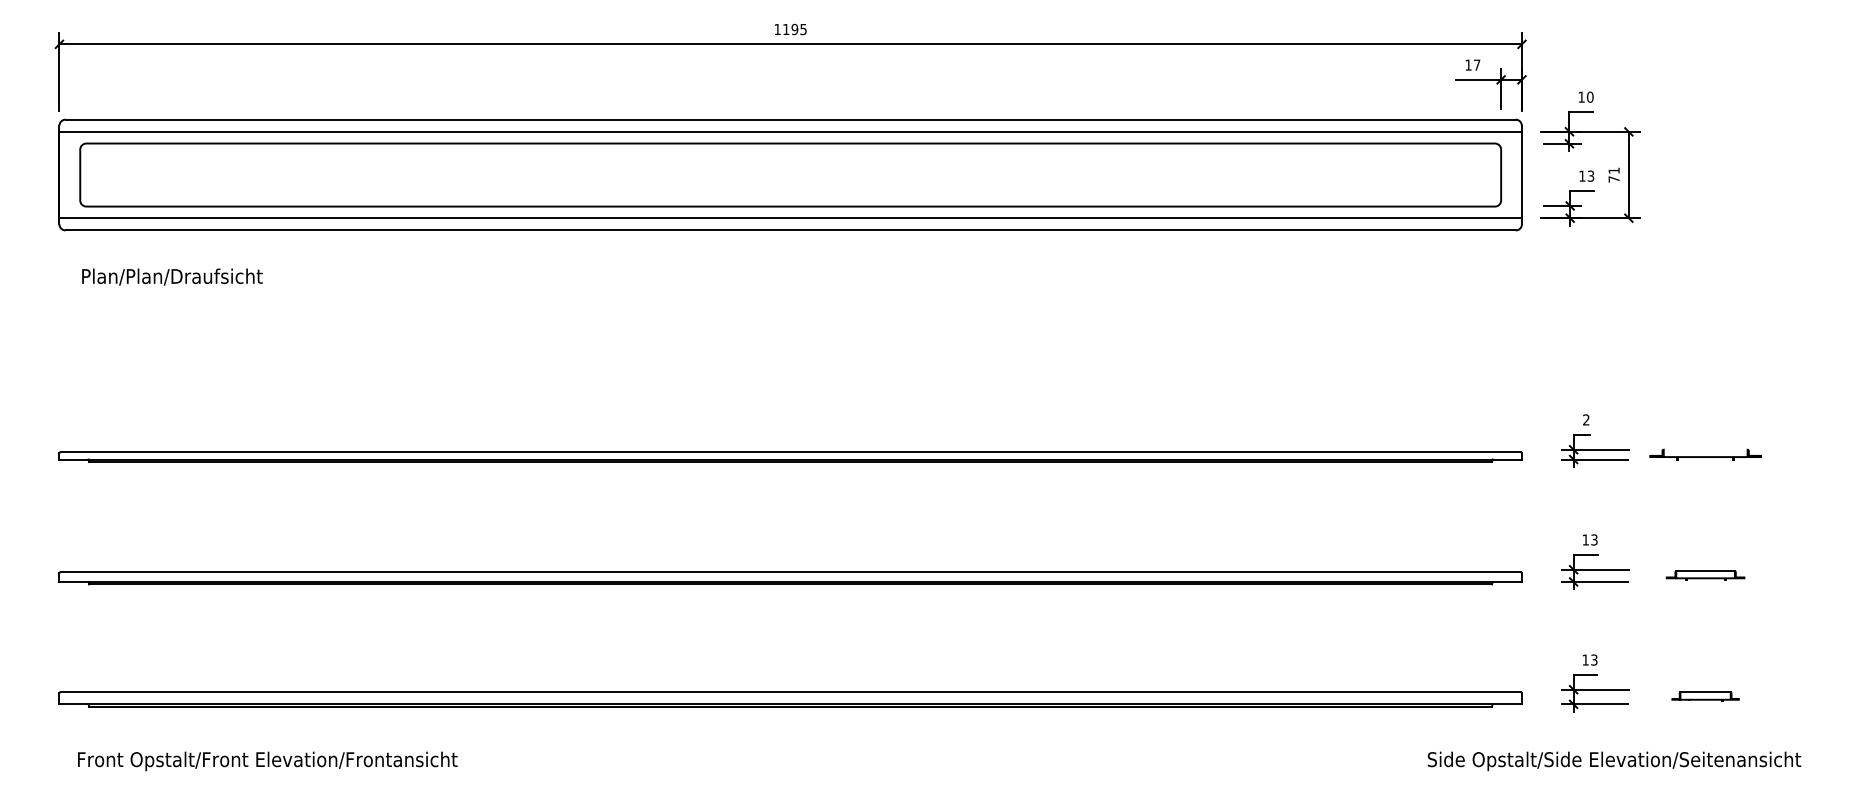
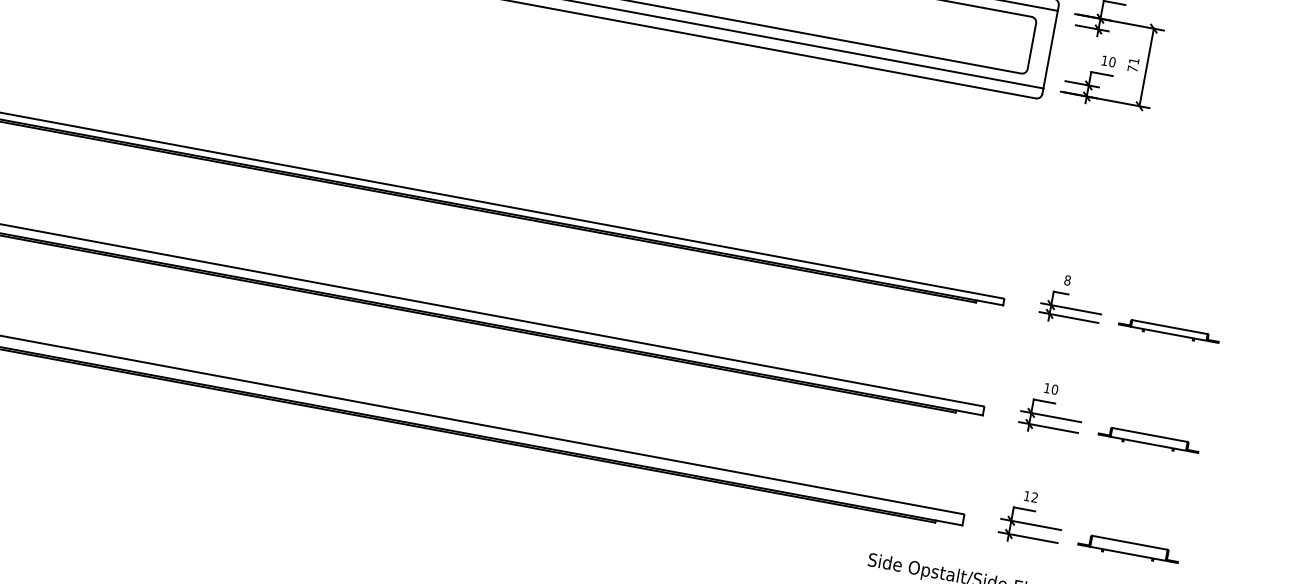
text: (1590, 175) -> (1112, 61), 13 -> 10
text: (1586, 419) -> (1067, 280), 2 -> 8
line: (1705, 449) -> (1169, 326), added
text: (1594, 539) -> (1055, 389), 13 -> 10
part: (1705, 575) -> (1148, 440), size x1.43
text: (1594, 660) -> (1034, 498), 13 -> 12
part: (1705, 696) -> (1128, 548), size x1.67

